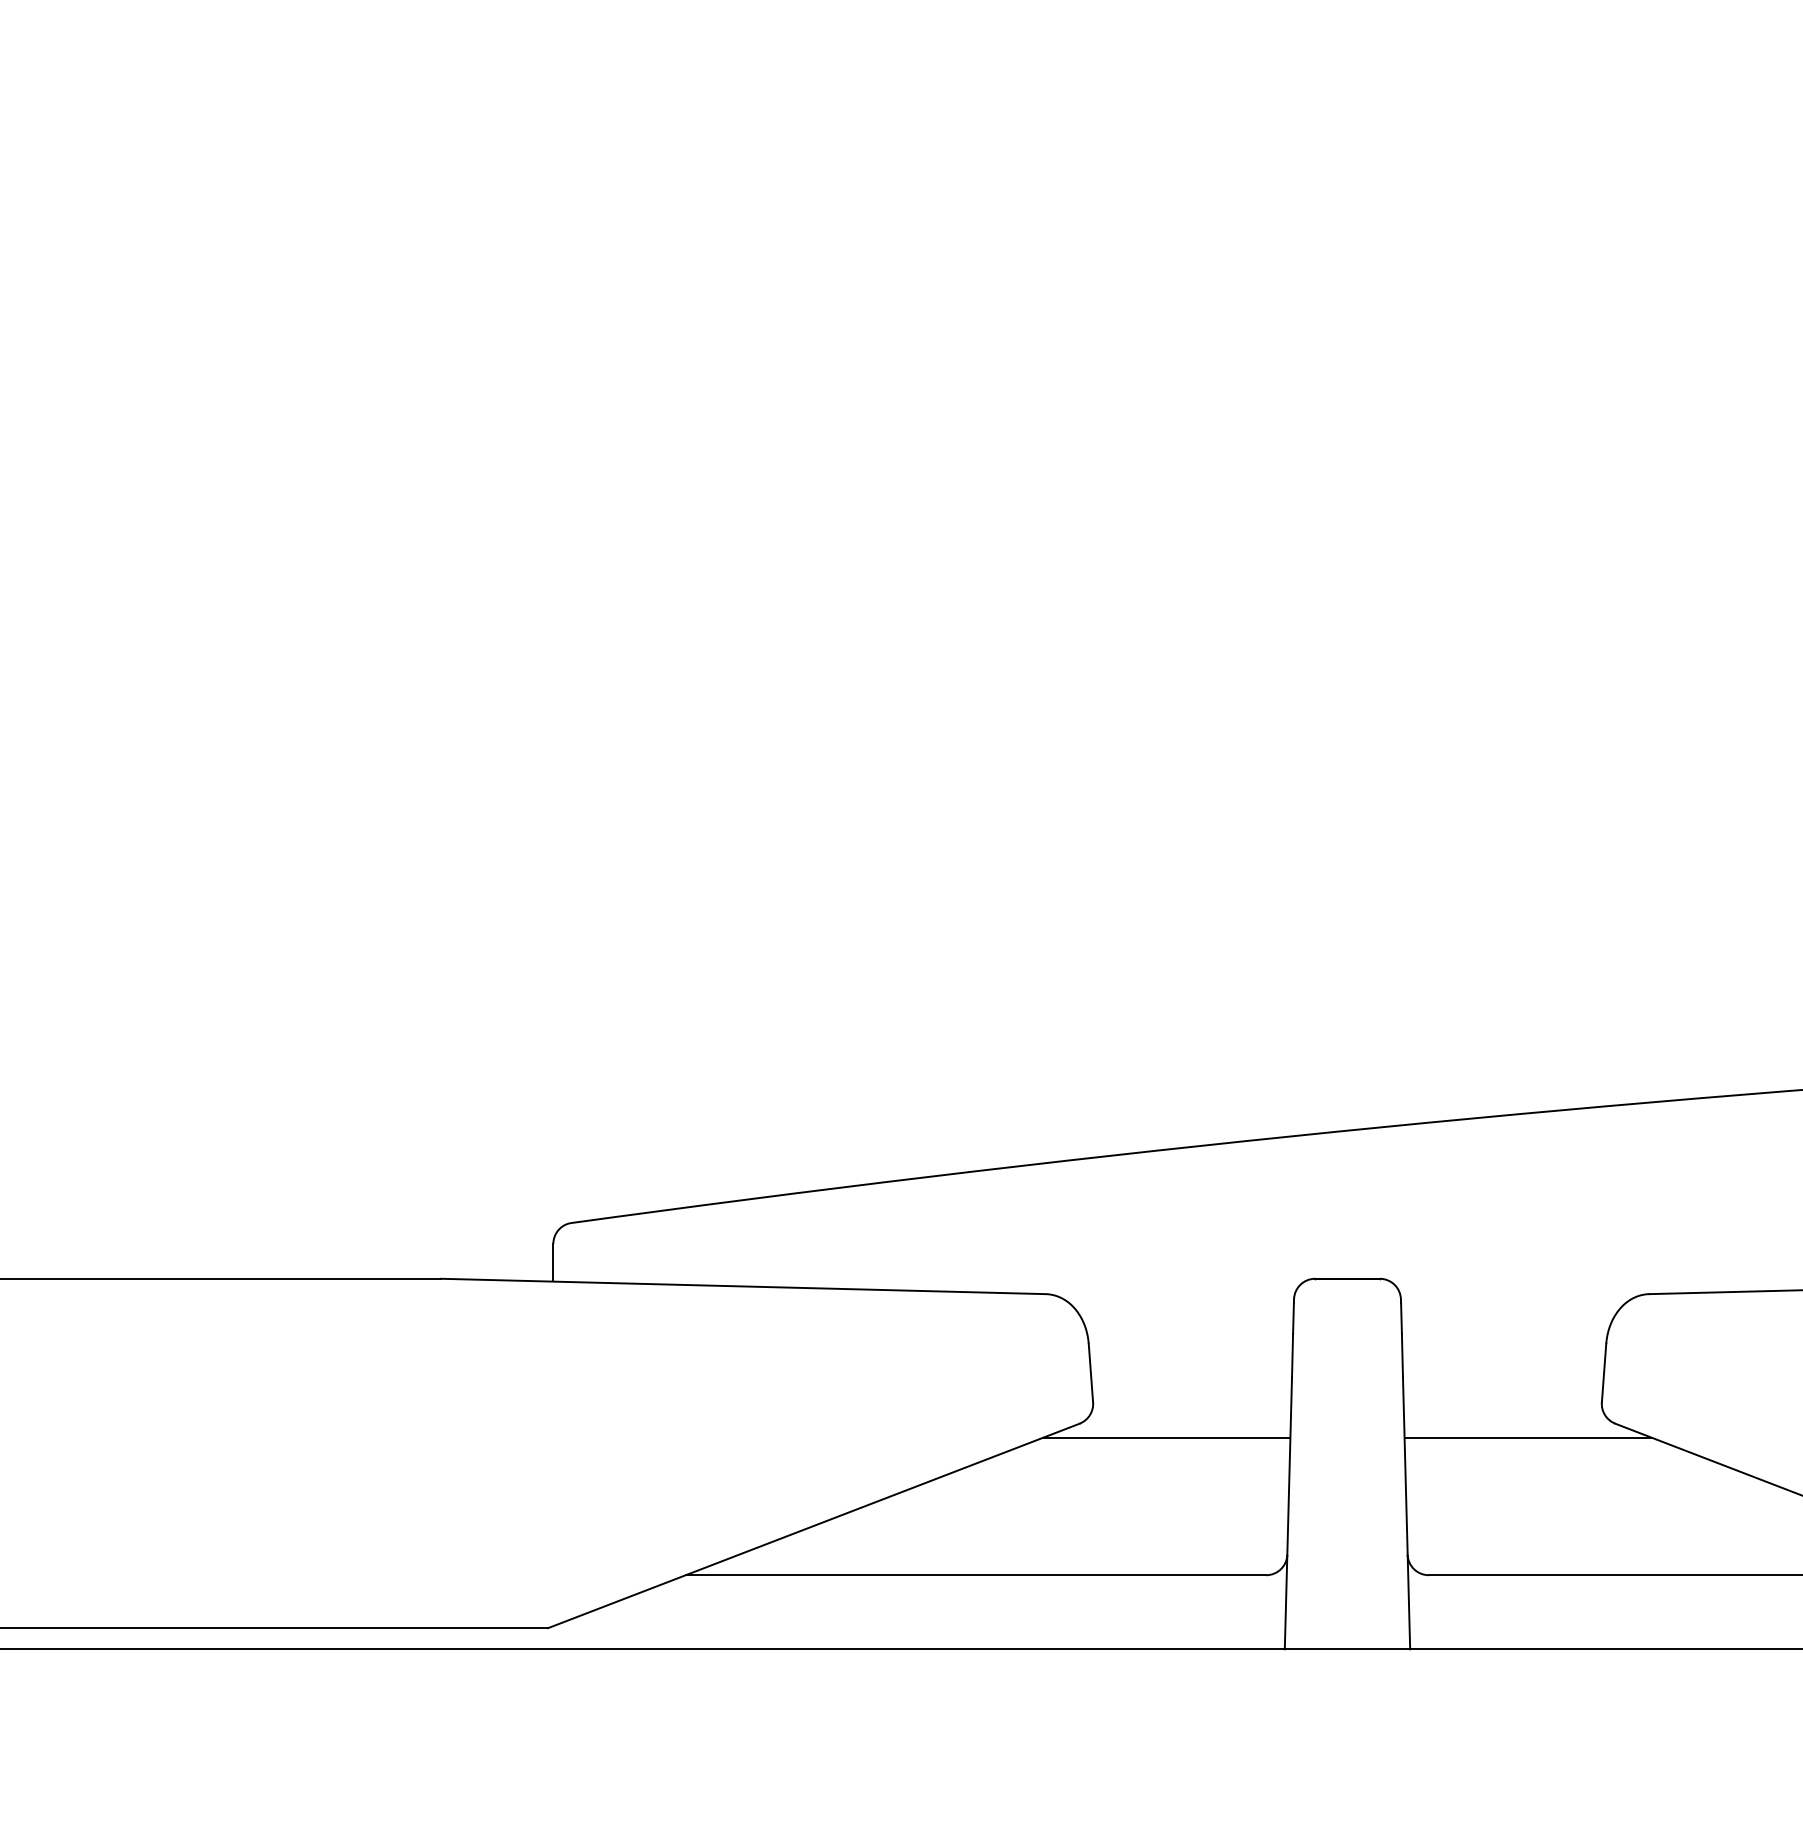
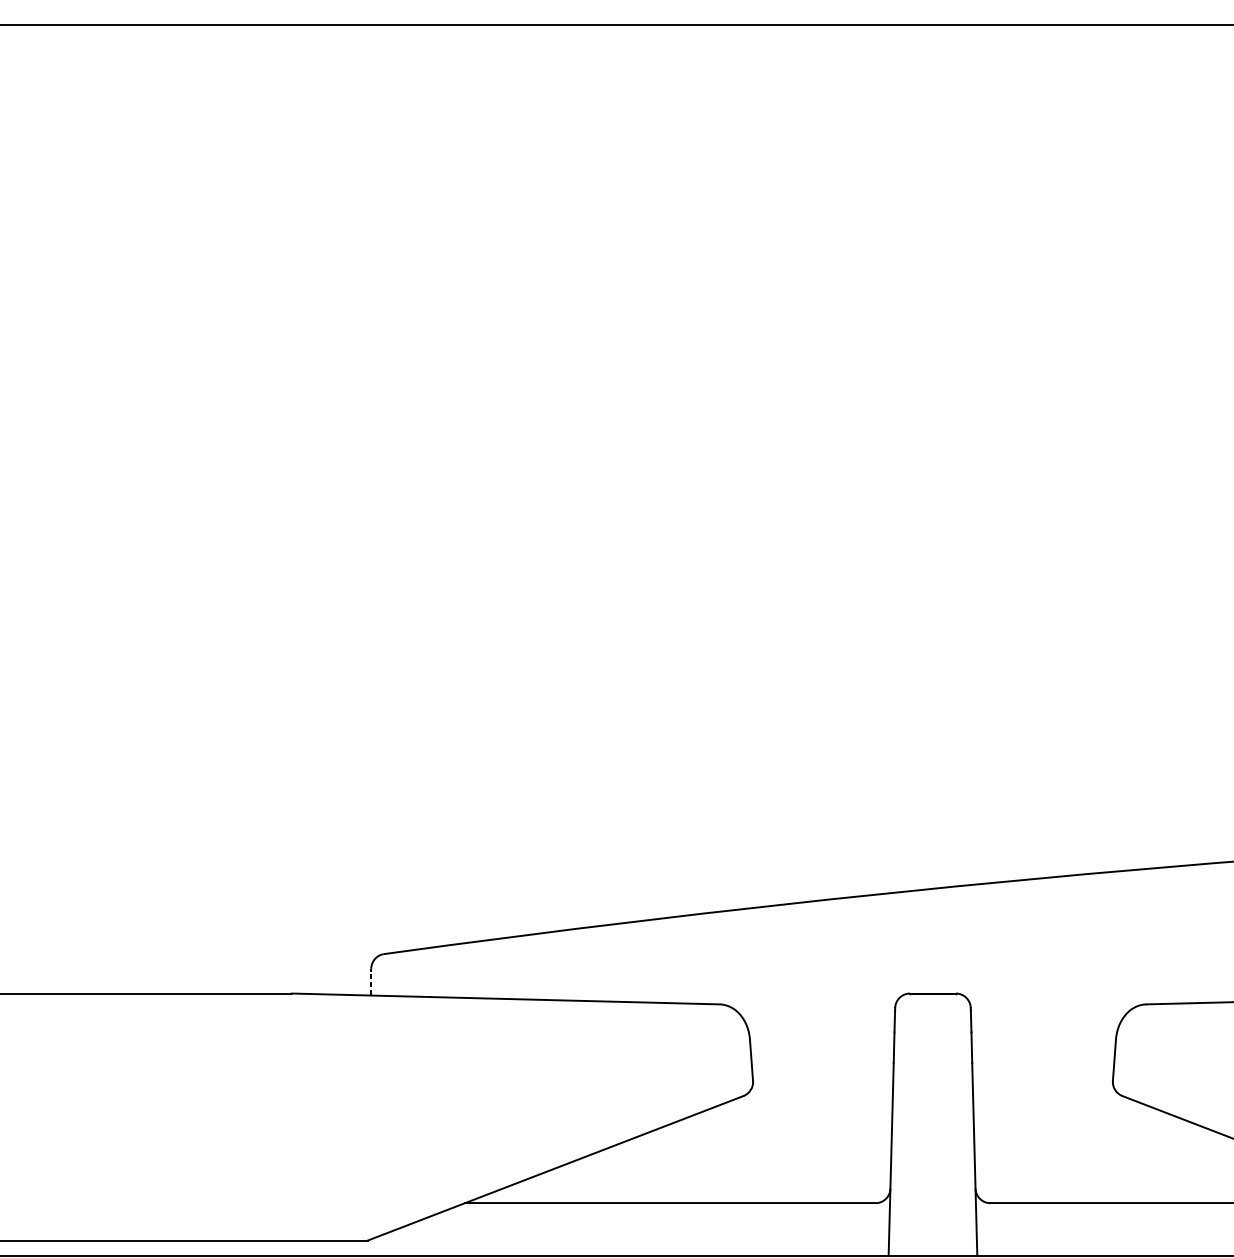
line: (553, 1261) -> (371, 981), solid -> dashed
line: (1166, 1437) -> (804, 1105), removed
line: (1527, 1437) -> (1060, 1105), removed

